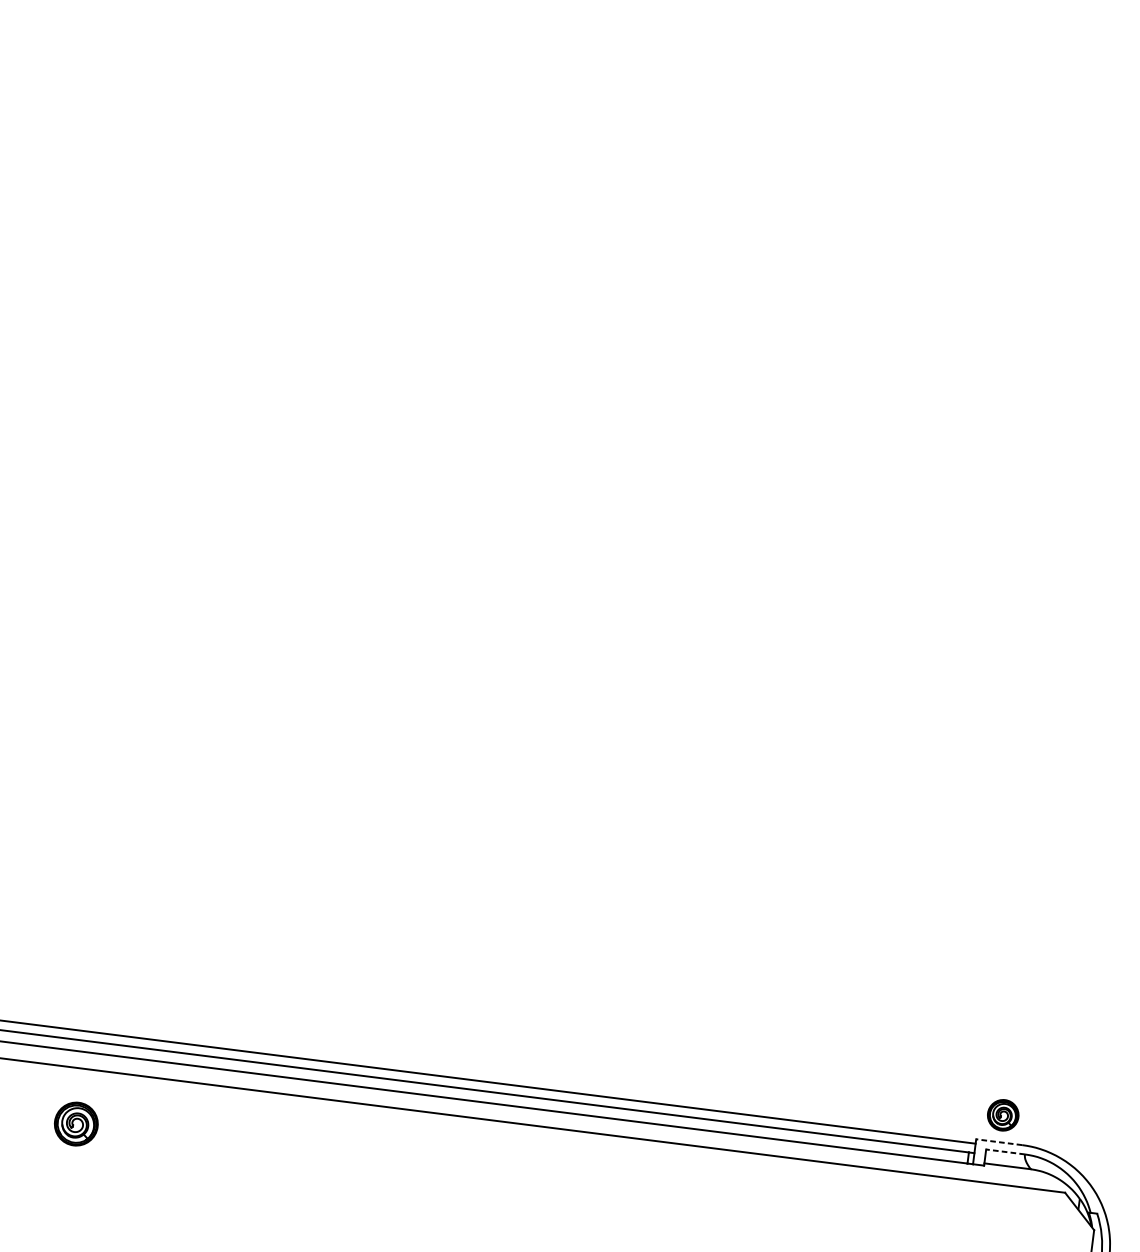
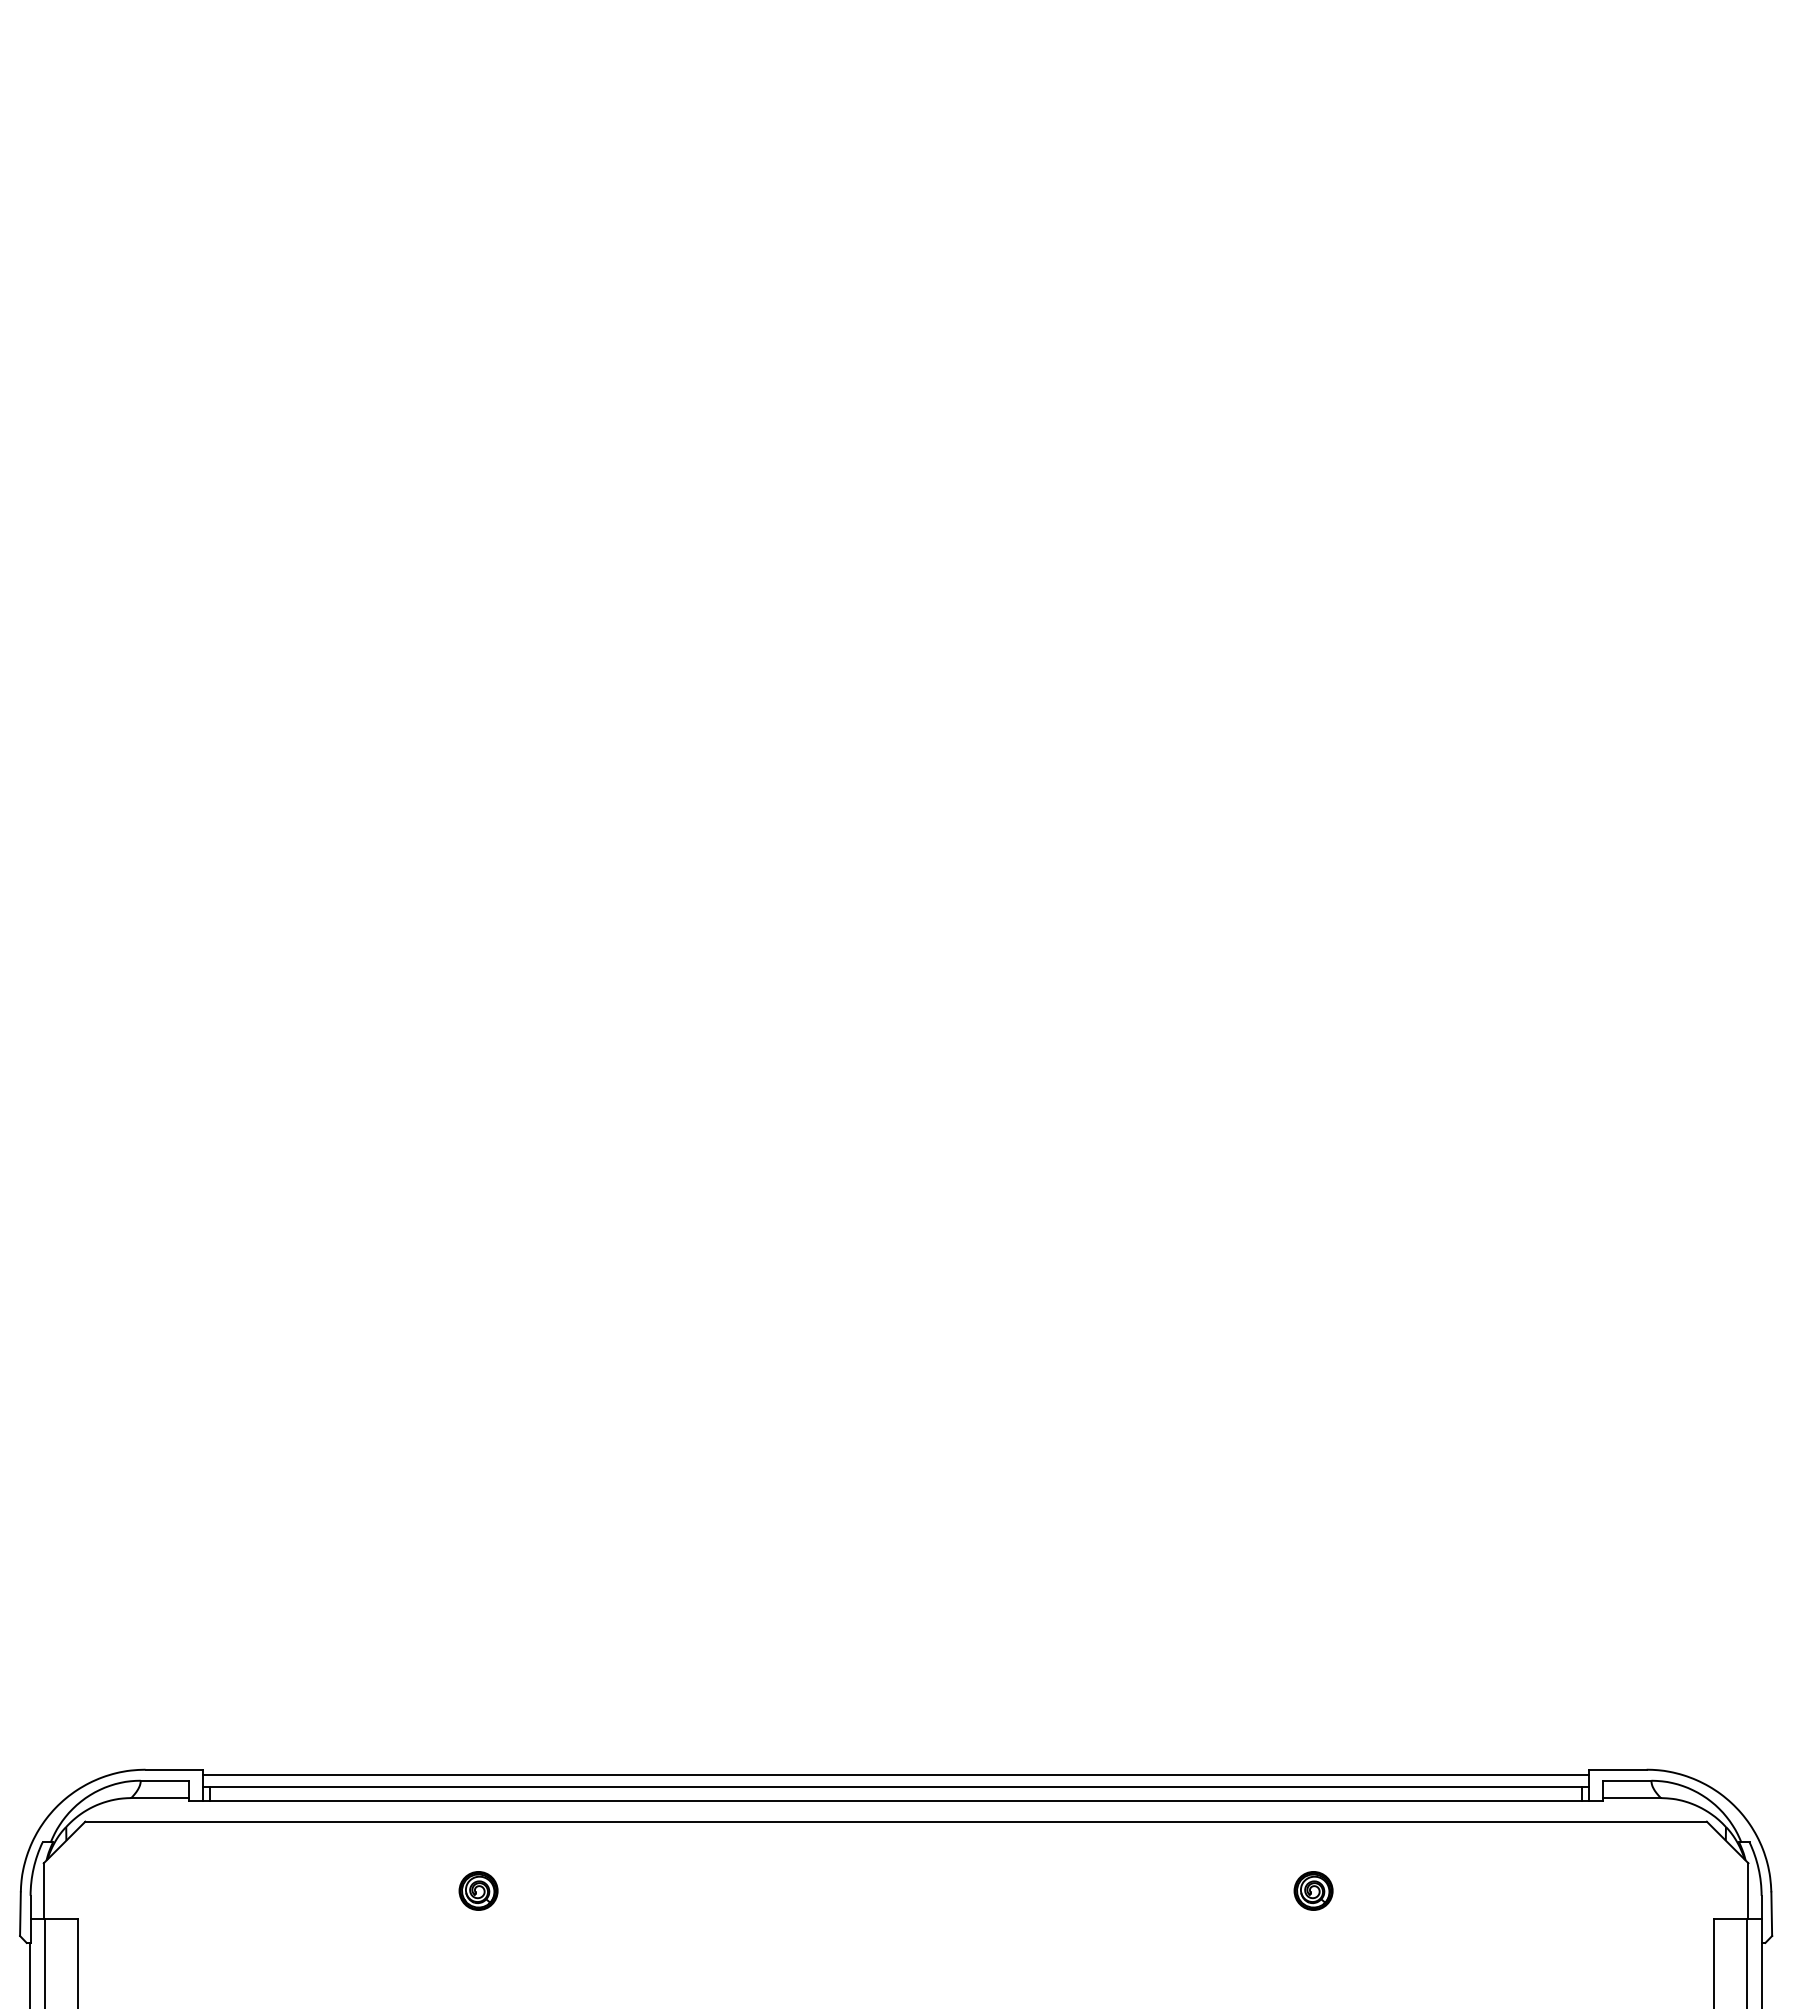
part: (1003, 1114) -> (1313, 1890), moved
part: (76, 1123) -> (478, 1890), size x0.71
line: (998, 1142) -> (1617, 1769), dashed -> solid
line: (1005, 1151) -> (1626, 1780), dashed -> solid

